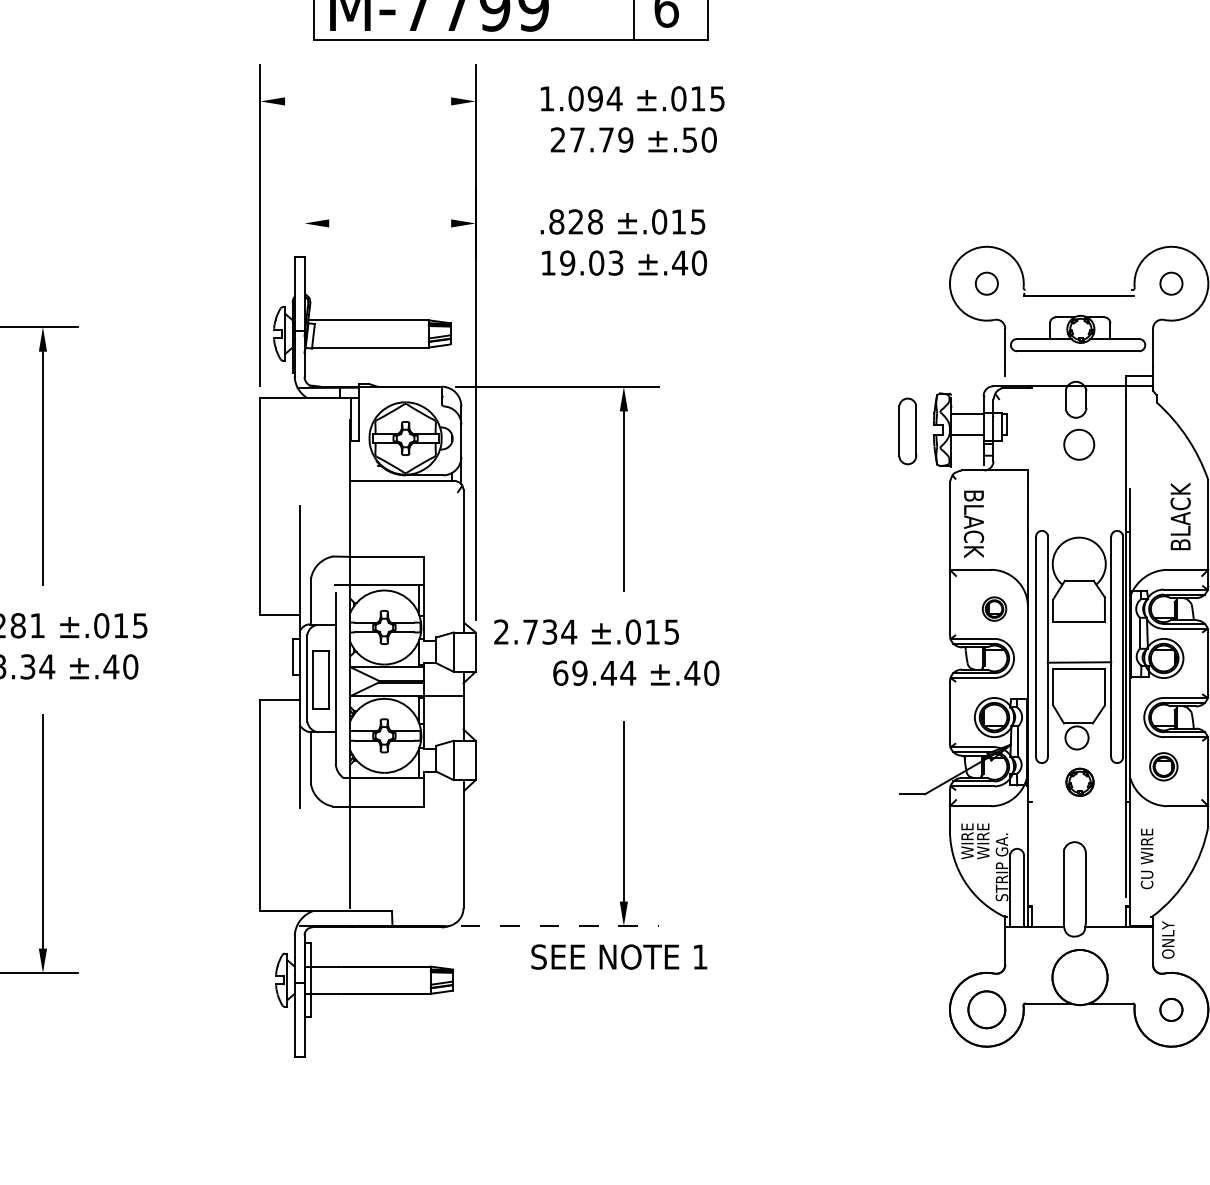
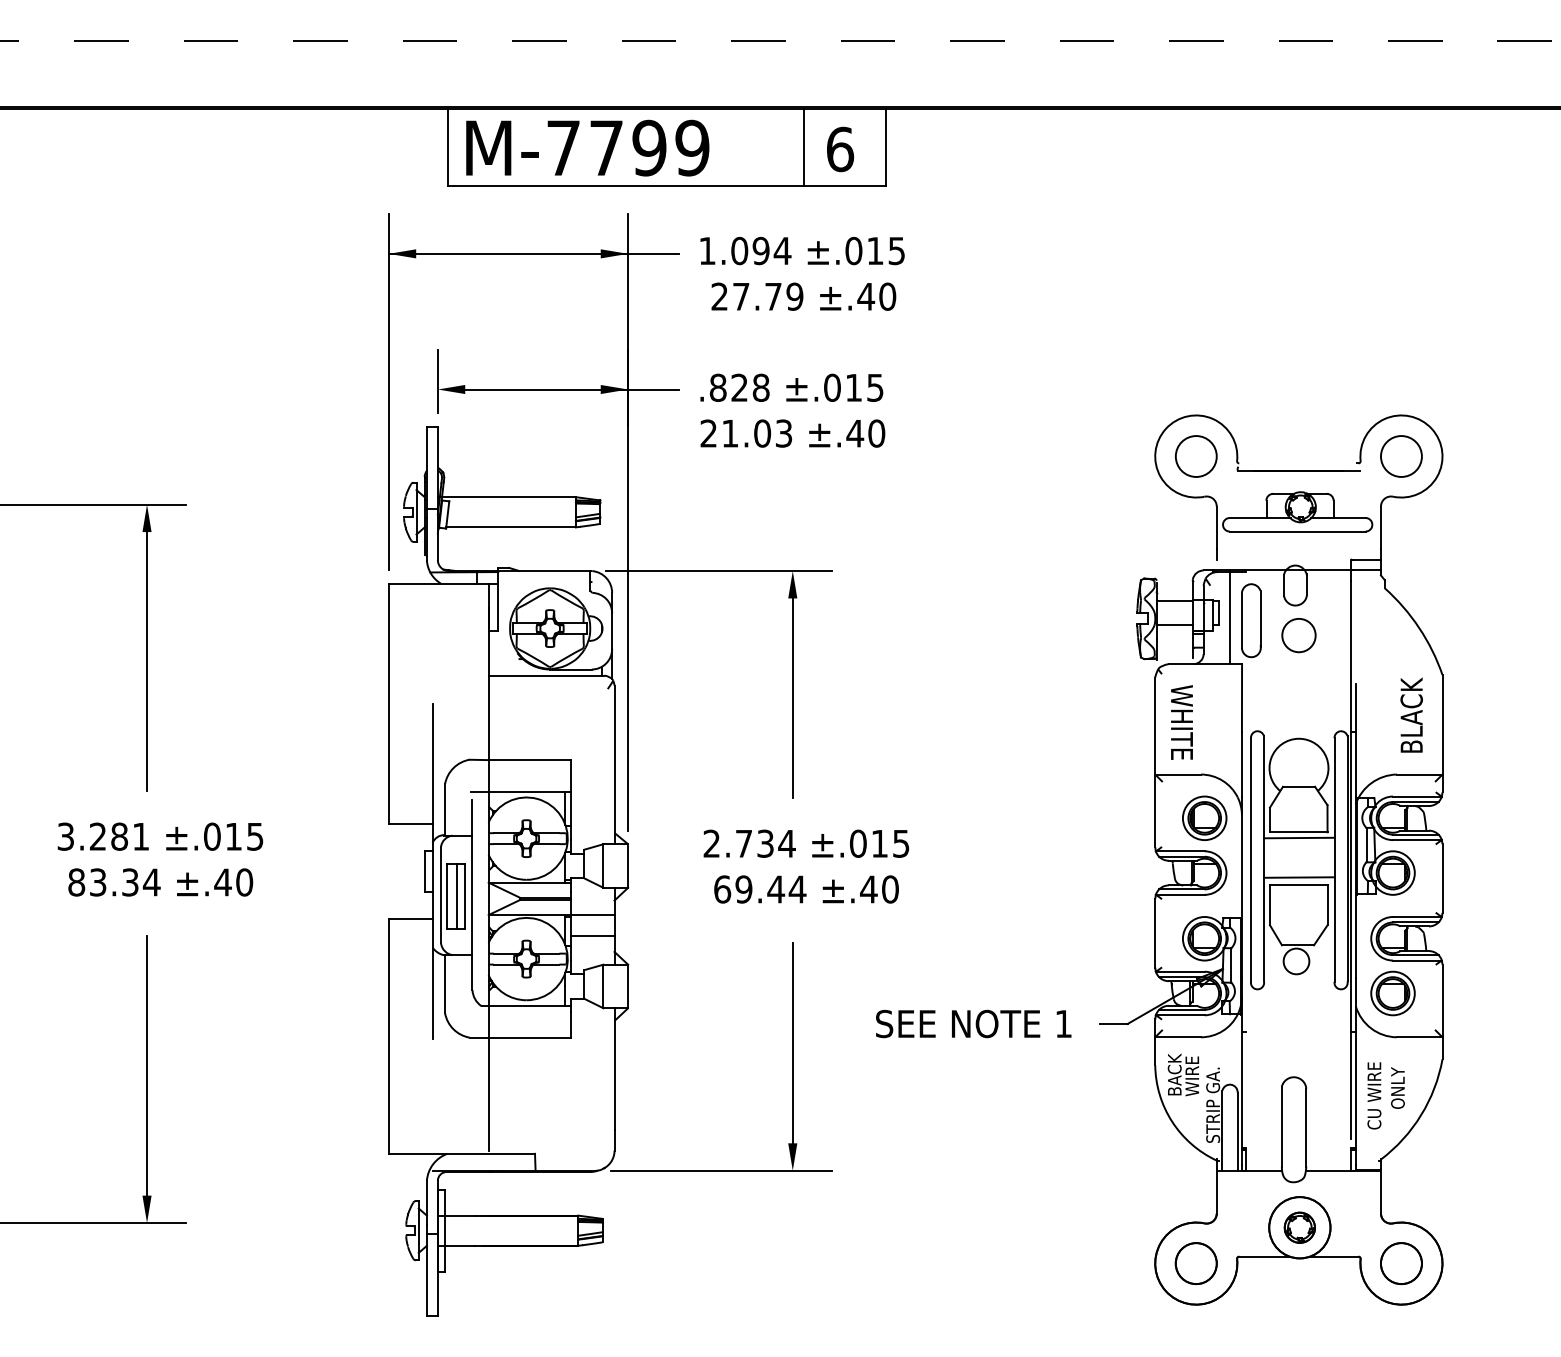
line: (390, 101) -> (533, 253), added
text: (690, 139) -> (866, 296), ±.50 -> ±.40
line: (304, 216) -> (437, 381), added
line: (424, 223) -> (571, 389), added
text: (557, 263) -> (719, 433), 19.03 -> 21.03
circle: (986, 283) -> (1195, 456), size x1.67
circle: (1171, 283) -> (1401, 456), size x1.67
line: (1017, 427) -> (1230, 616), added
part: (907, 431) -> (1251, 620), moved
text: (973, 523) -> (1181, 723), BLACK -> WHITE
part: (994, 608) -> (1204, 817), size x1.67
line: (1078, 626) -> (1298, 837), added
text: (586, 631) -> (806, 843), moved
line: (321, 679) -> (456, 896), added
line: (443, 714) -> (592, 935), added
part: (1163, 766) -> (1392, 993), size x1.43
part: (1079, 782) -> (1299, 1227), moved
text: (967, 839) -> (1174, 1074), WIRE -> BACK
line: (560, 926) -> (722, 1170), dashed -> solid
text: (1167, 939) -> (1397, 1087), moved
text: (619, 956) -> (973, 1023), moved
circle: (1171, 1009) -> (1401, 1263), size x1.67

